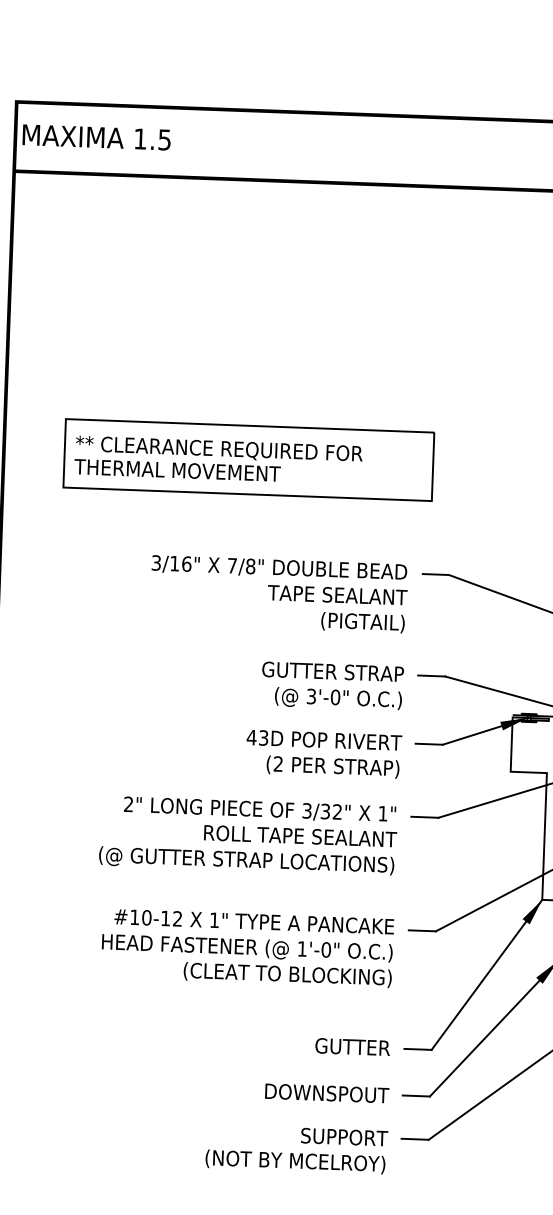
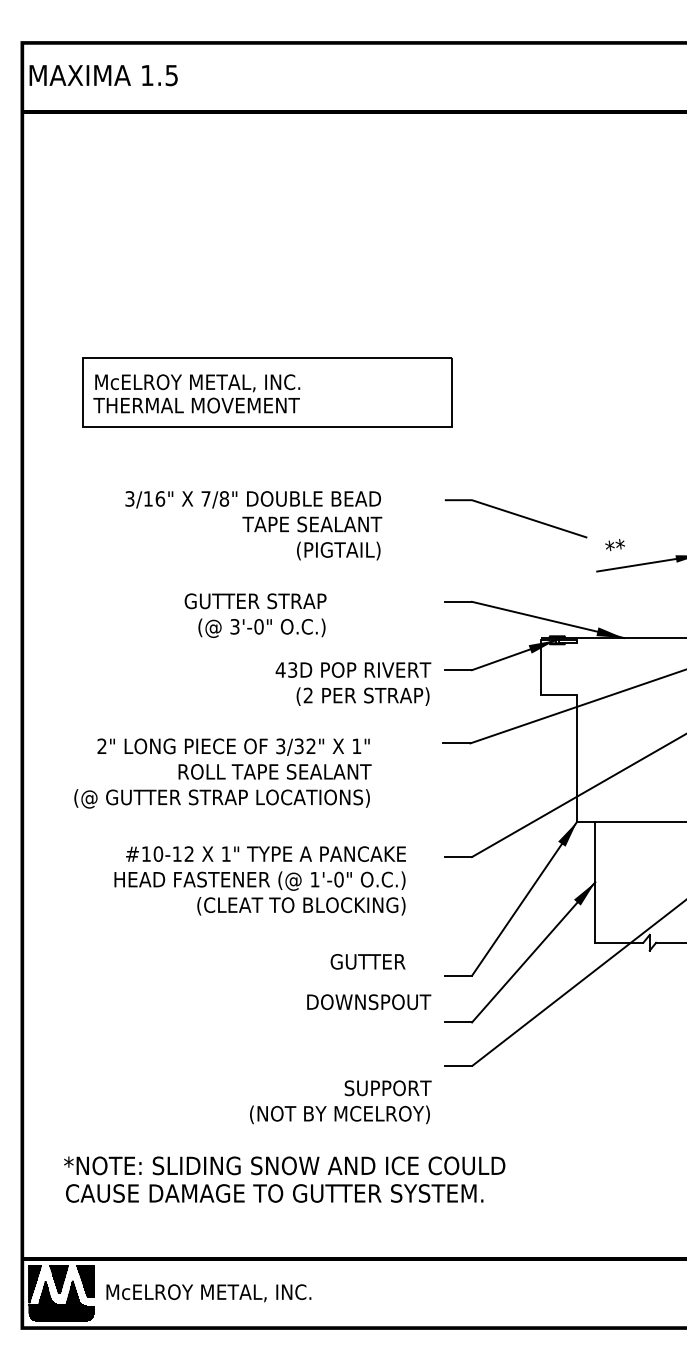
text: (219, 449) -> (237, 383), ** CLEARANCE REQUIRED FOR -> McELROY METAL, INC.
text: (278, 594) -> (253, 525), moved
text: (332, 686) -> (255, 615), moved
text: (247, 835) -> (222, 773), moved
text: (246, 947) -> (259, 880), moved
text: (352, 1046) -> (367, 961), moved
text: (327, 1092) -> (369, 1001), moved
text: (296, 1149) -> (340, 1102), moved

